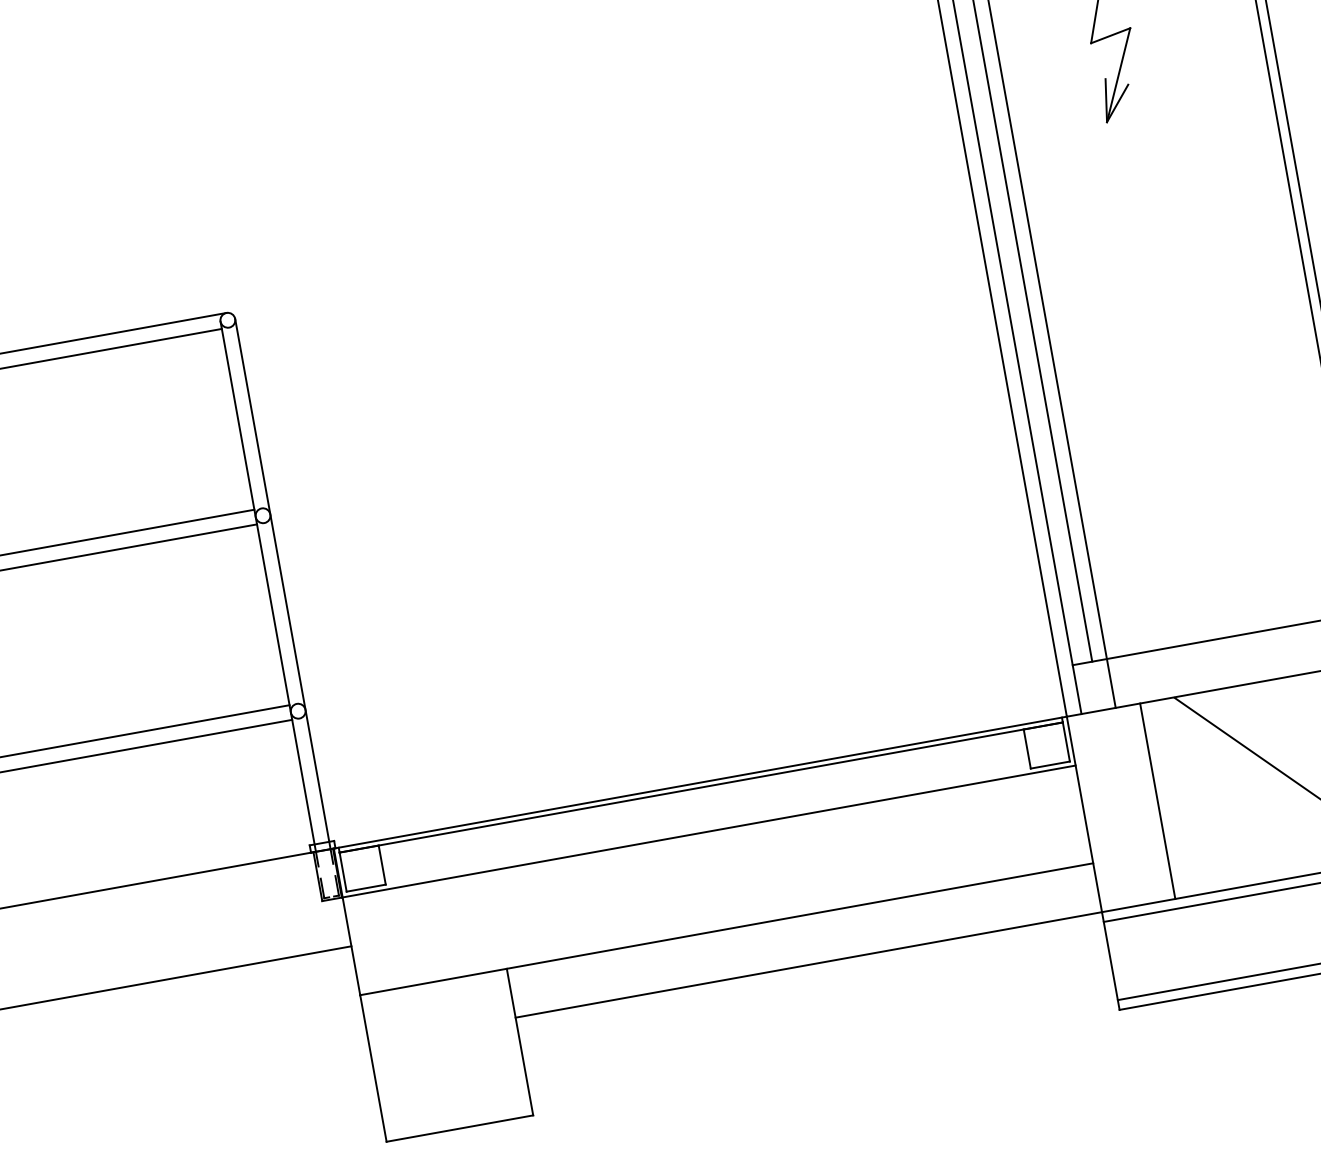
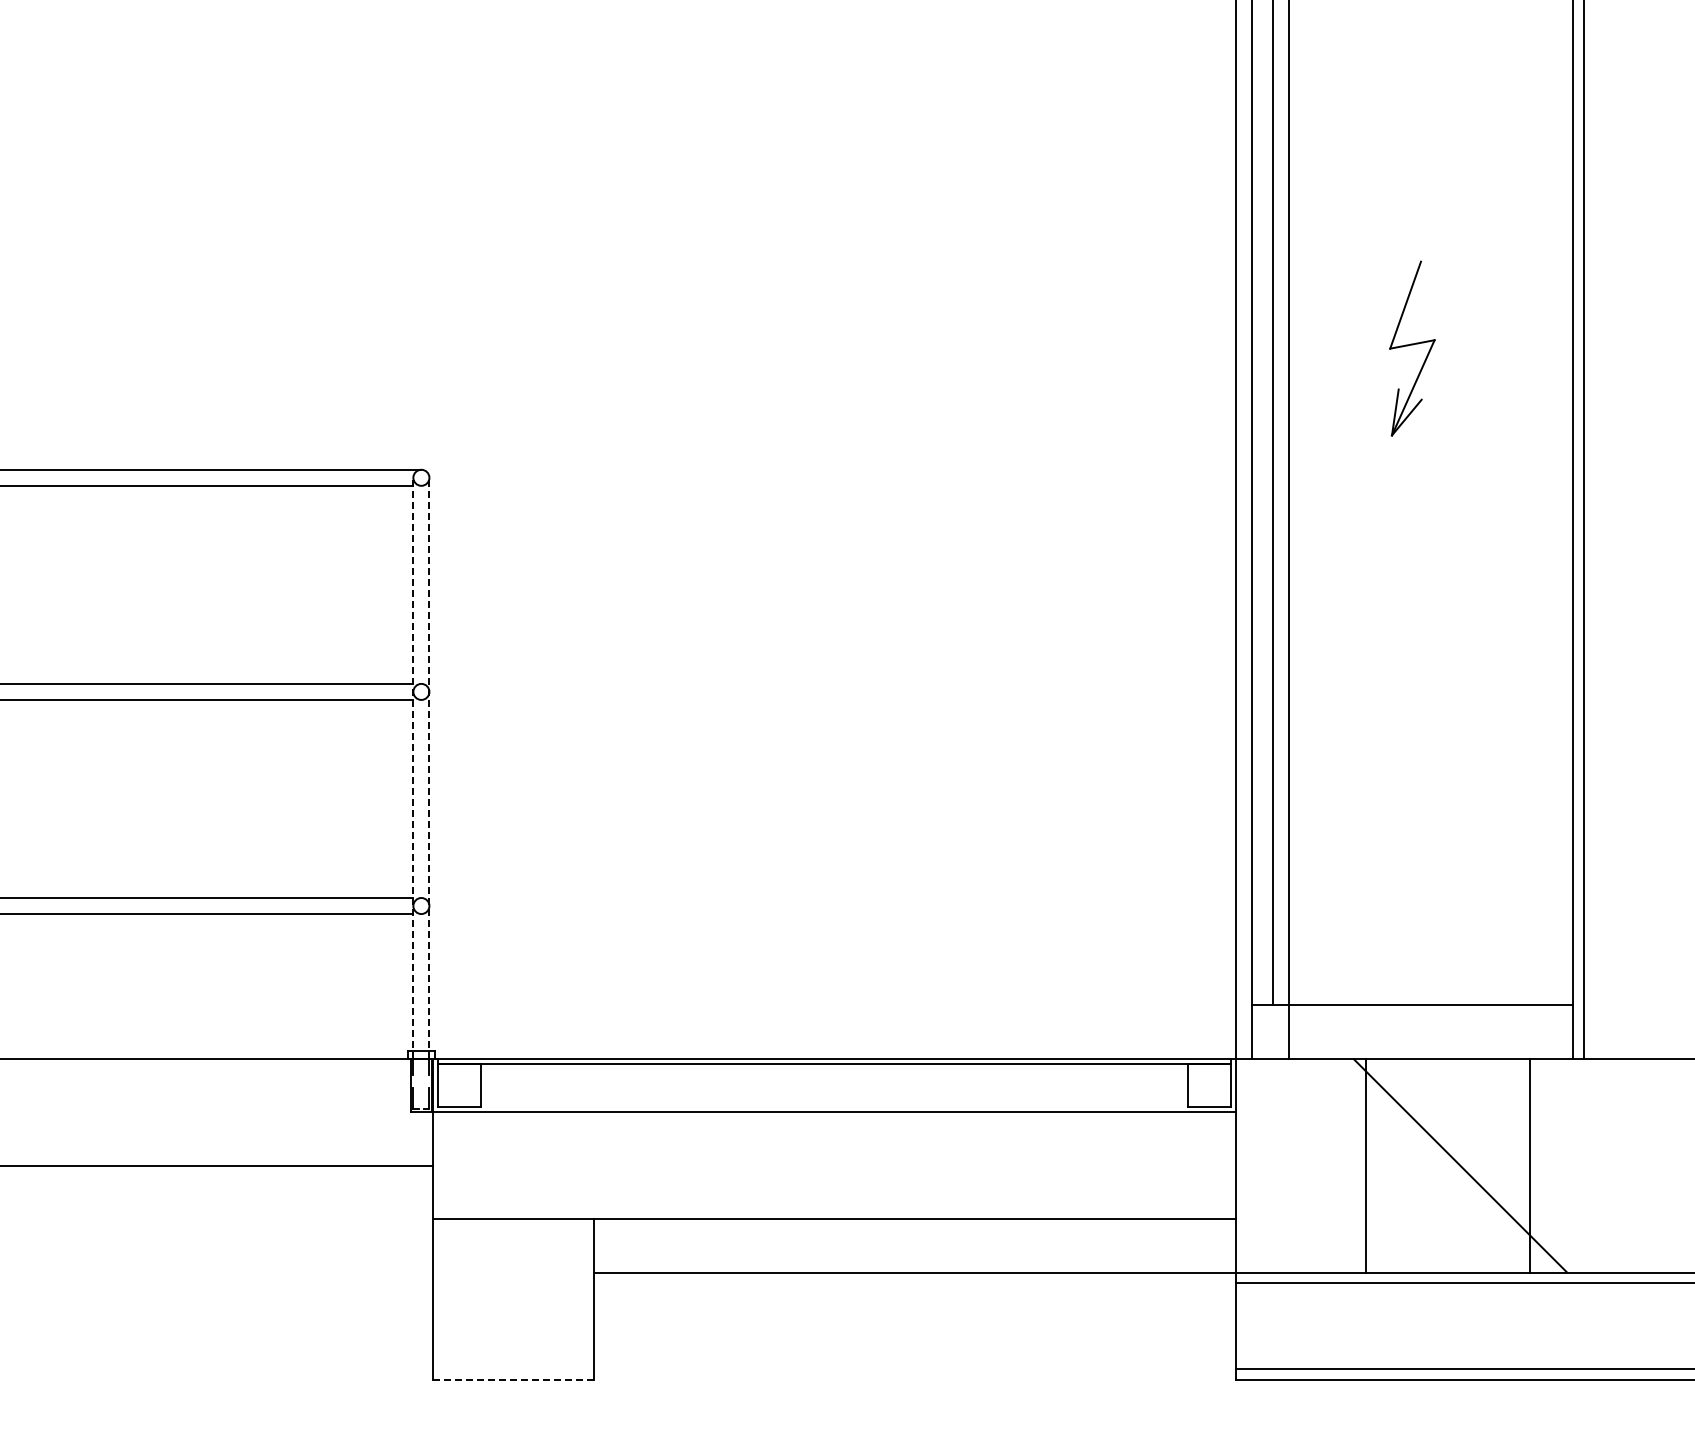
line: (282, 583) -> (429, 767), solid -> dashed
line: (268, 586) -> (413, 767), solid -> dashed
line: (1158, 801) -> (1366, 1165), moved
line: (460, 1128) -> (513, 1379), solid -> dashed

